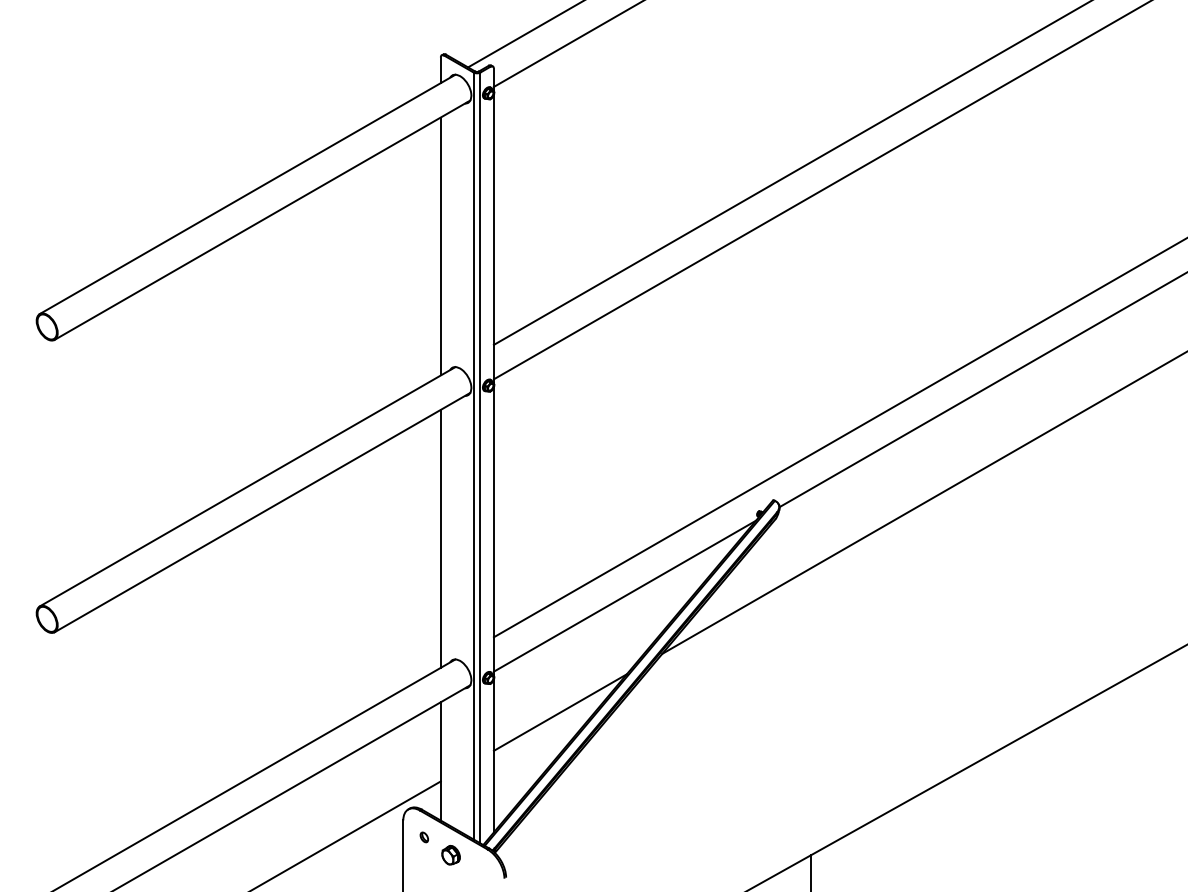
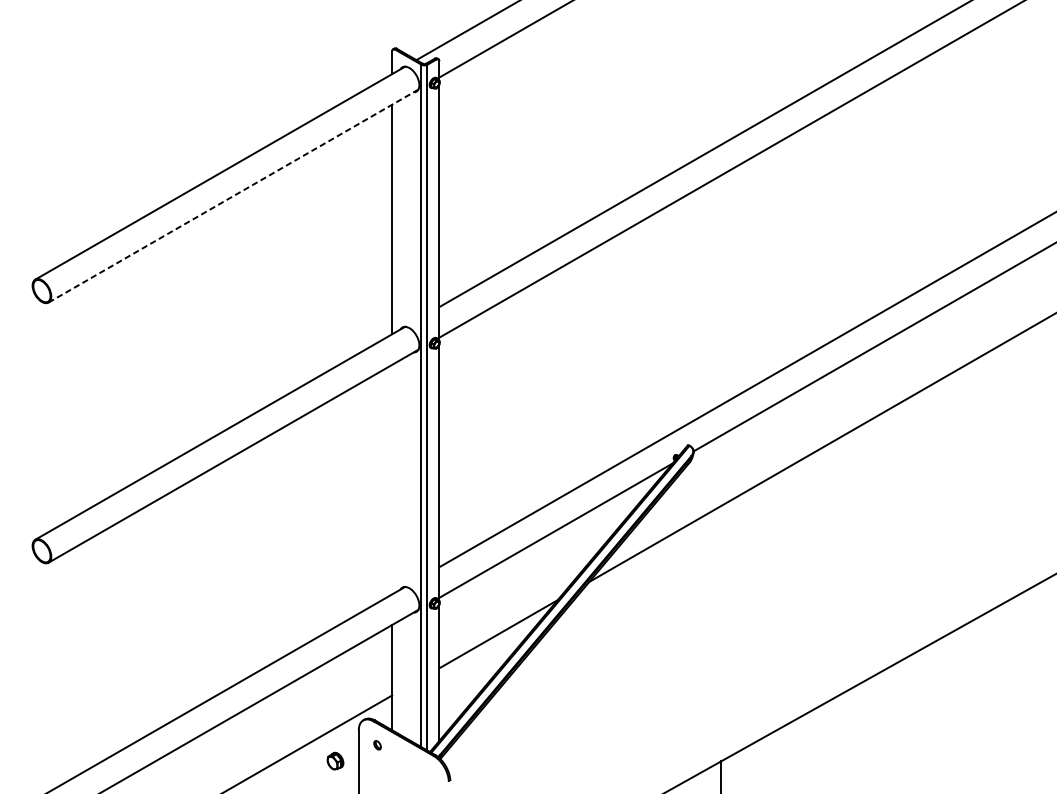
line: (262, 220) -> (233, 196), solid -> dashed
line: (440, 538) -> (391, 479), removed
part: (450, 855) -> (334, 761), moved

